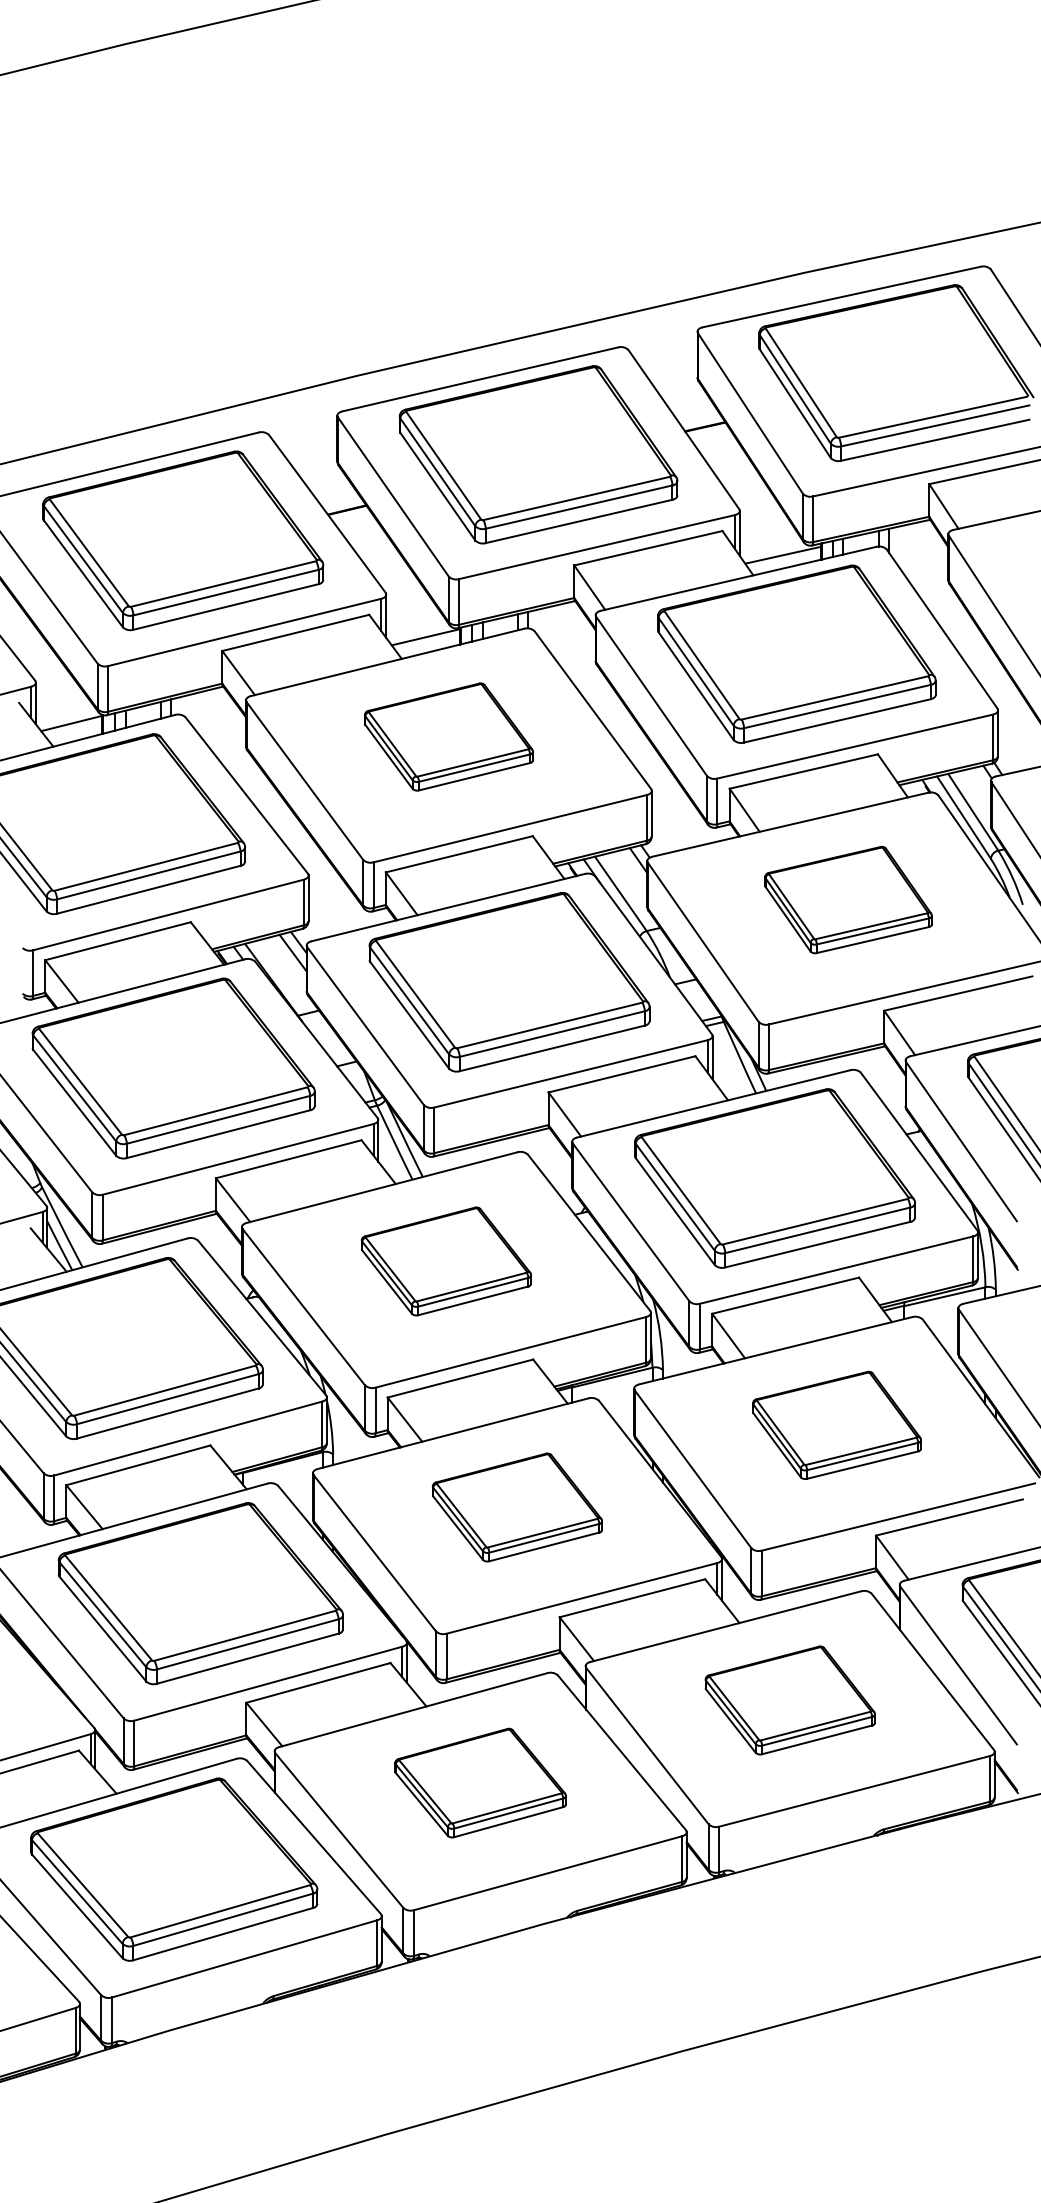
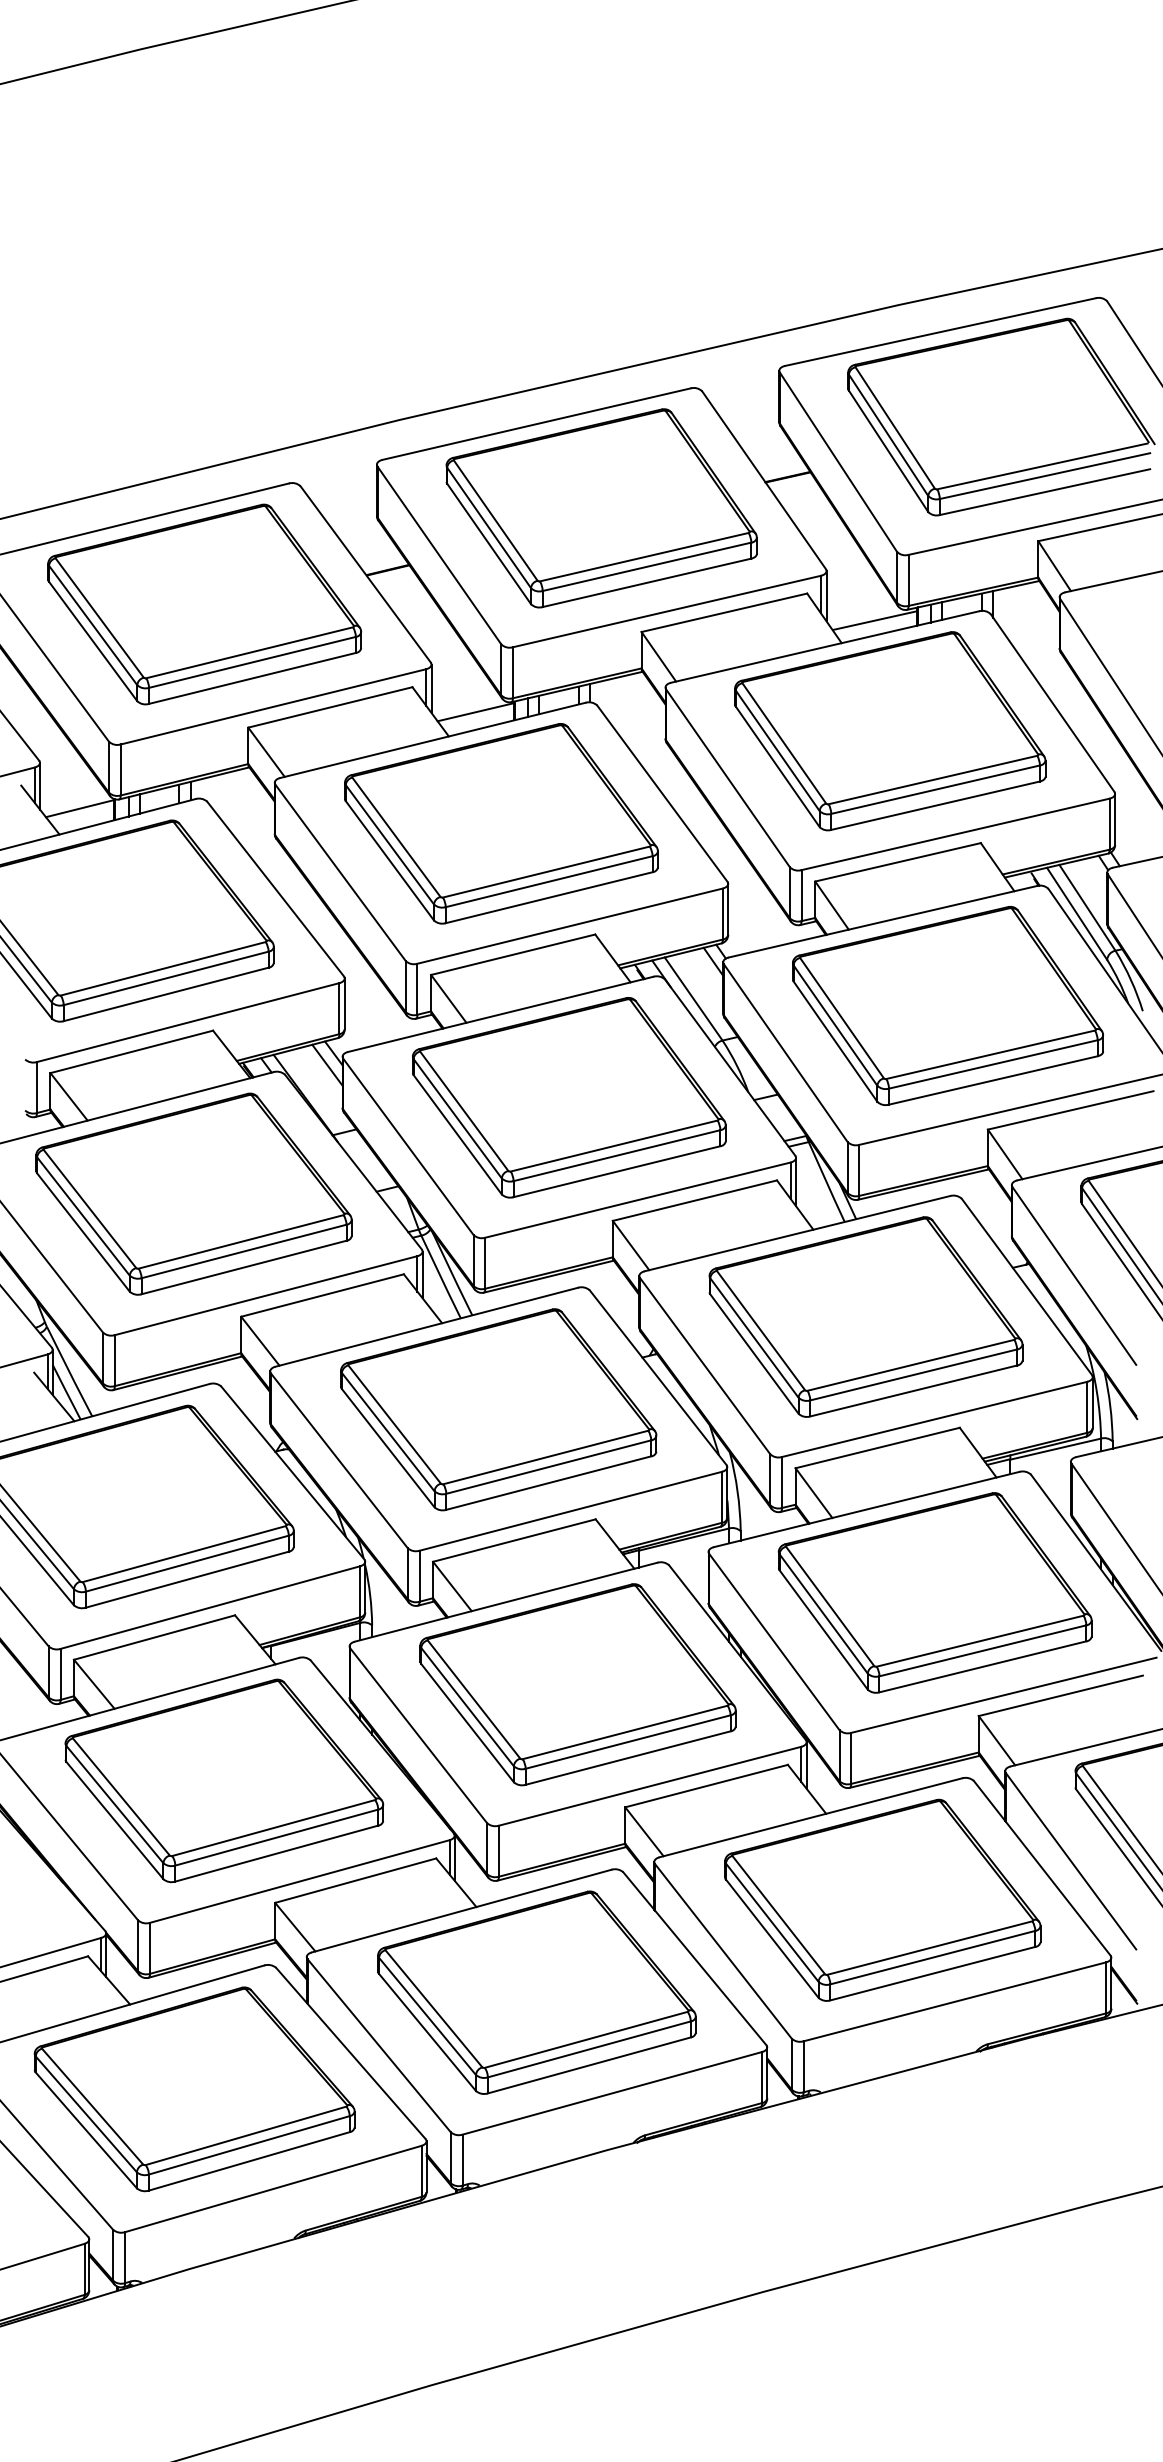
part: (448, 736) -> (501, 823), size x1.67
part: (848, 899) -> (948, 1005), size x1.67
part: (446, 1261) -> (498, 1409), size x1.67
part: (836, 1425) -> (934, 1593), size x1.67
part: (517, 1507) -> (578, 1684), size x1.67
part: (790, 1700) -> (883, 1900), size x1.67
part: (480, 1782) -> (536, 1991), size x1.67

